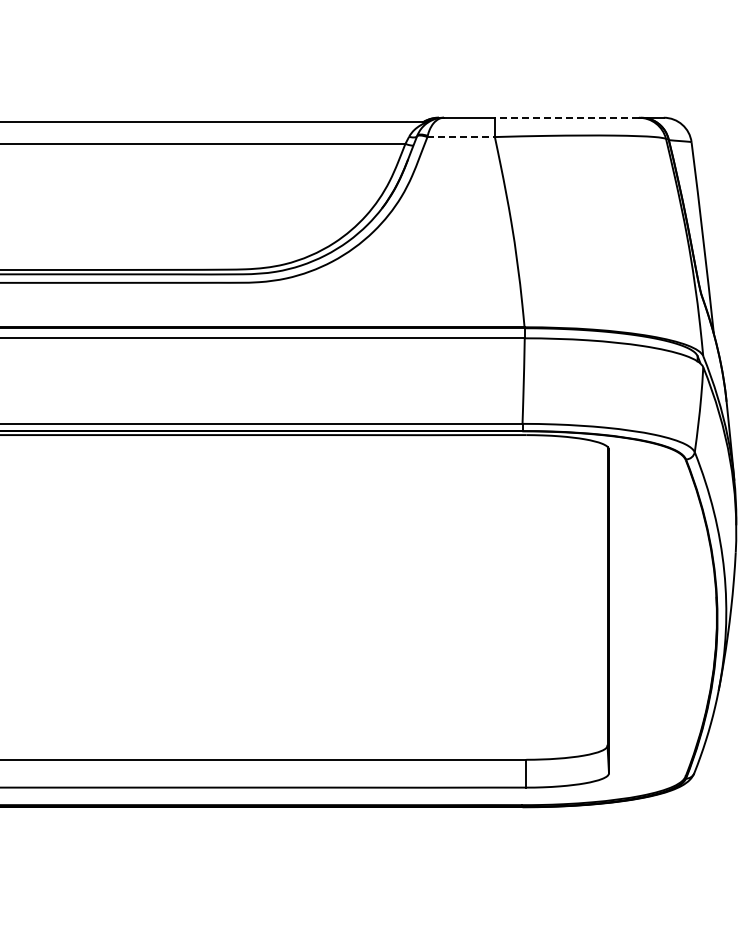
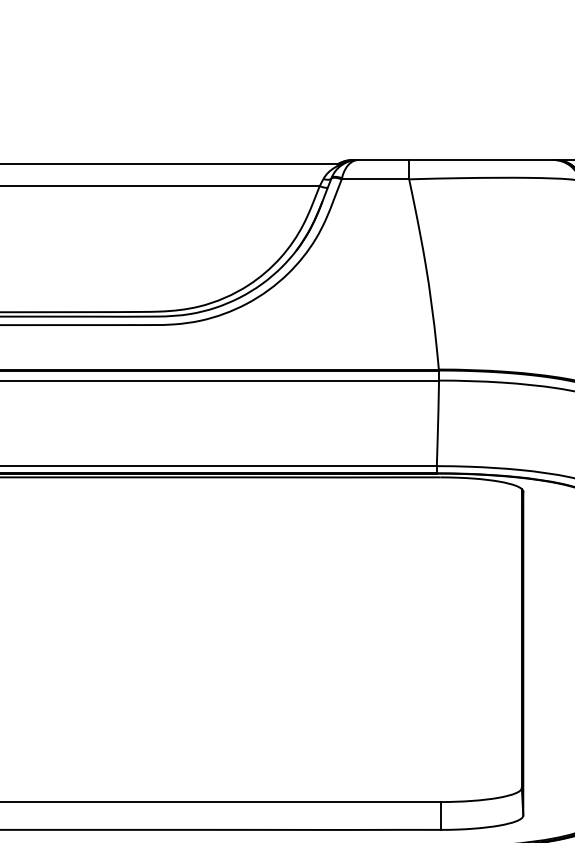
line: (566, 117) -> (480, 159), dashed -> solid
line: (461, 137) -> (375, 179), dashed -> solid

